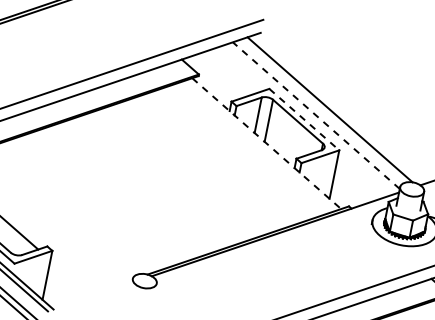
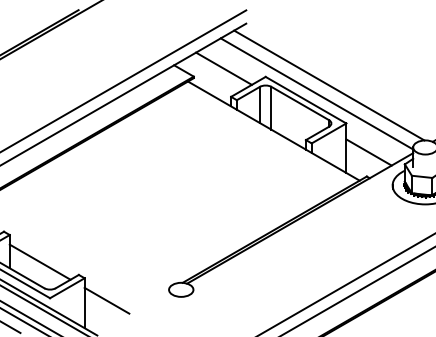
line: (229, 72) -> (223, 68), added
line: (315, 115) -> (316, 93), dashed -> solid
line: (304, 120) -> (306, 100), dashed -> solid
line: (267, 144) -> (274, 131), dashed -> solid
line: (355, 183) -> (368, 152), added
line: (69, 276) -> (106, 300), added

